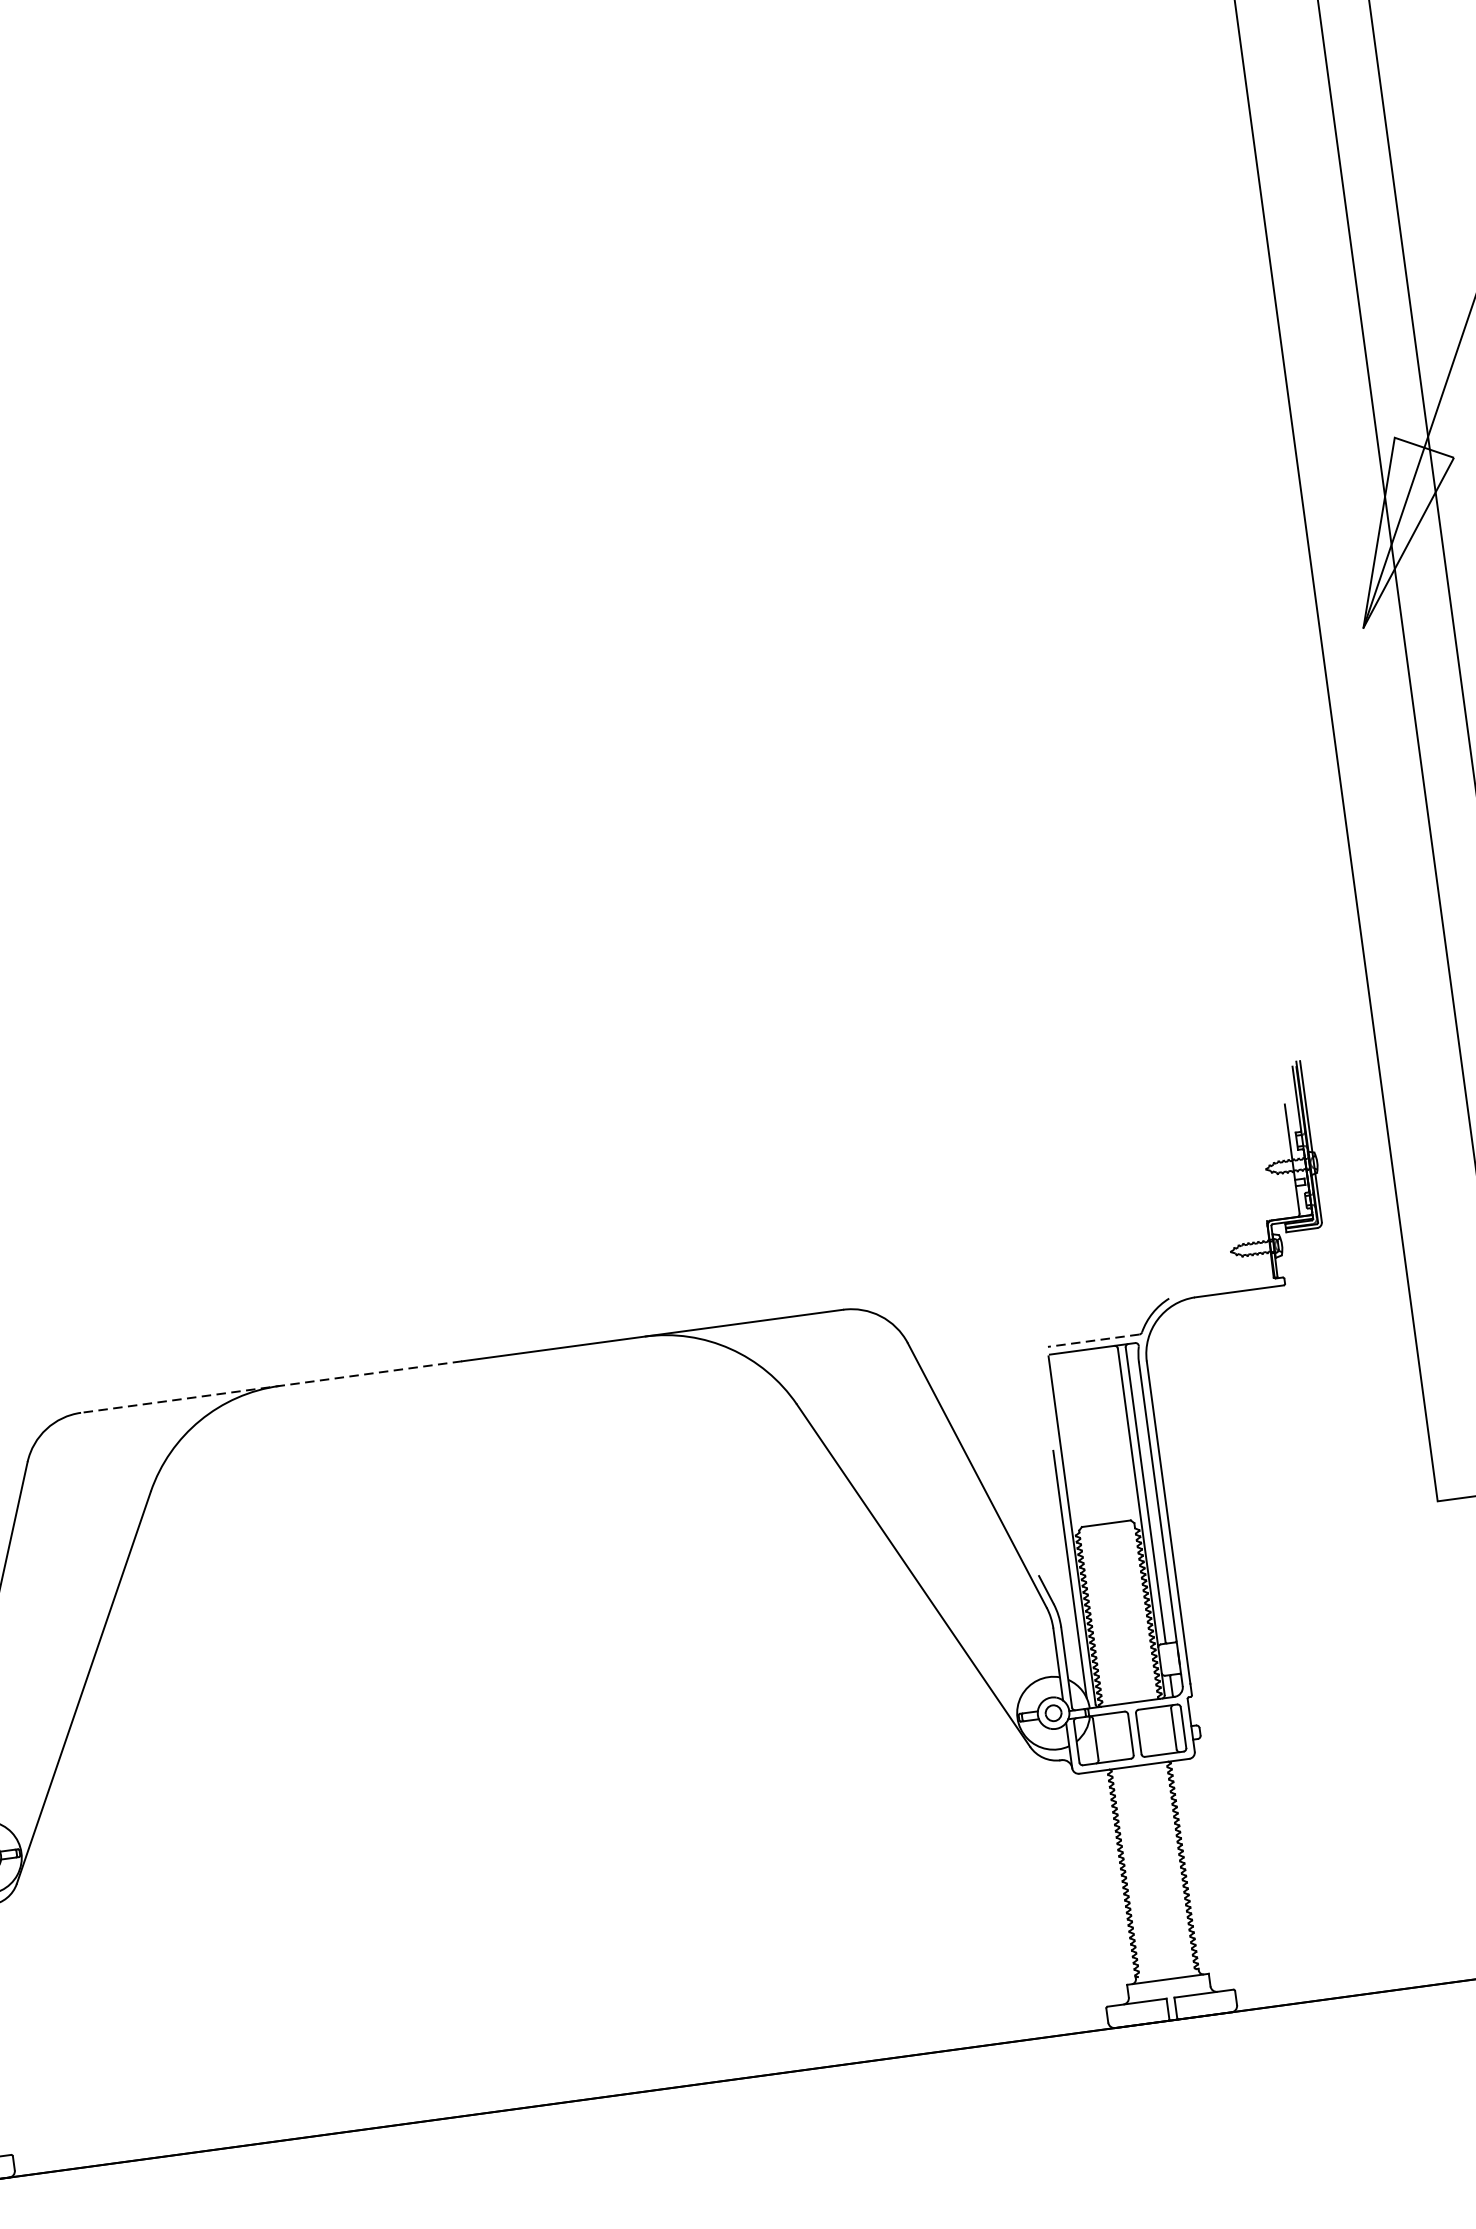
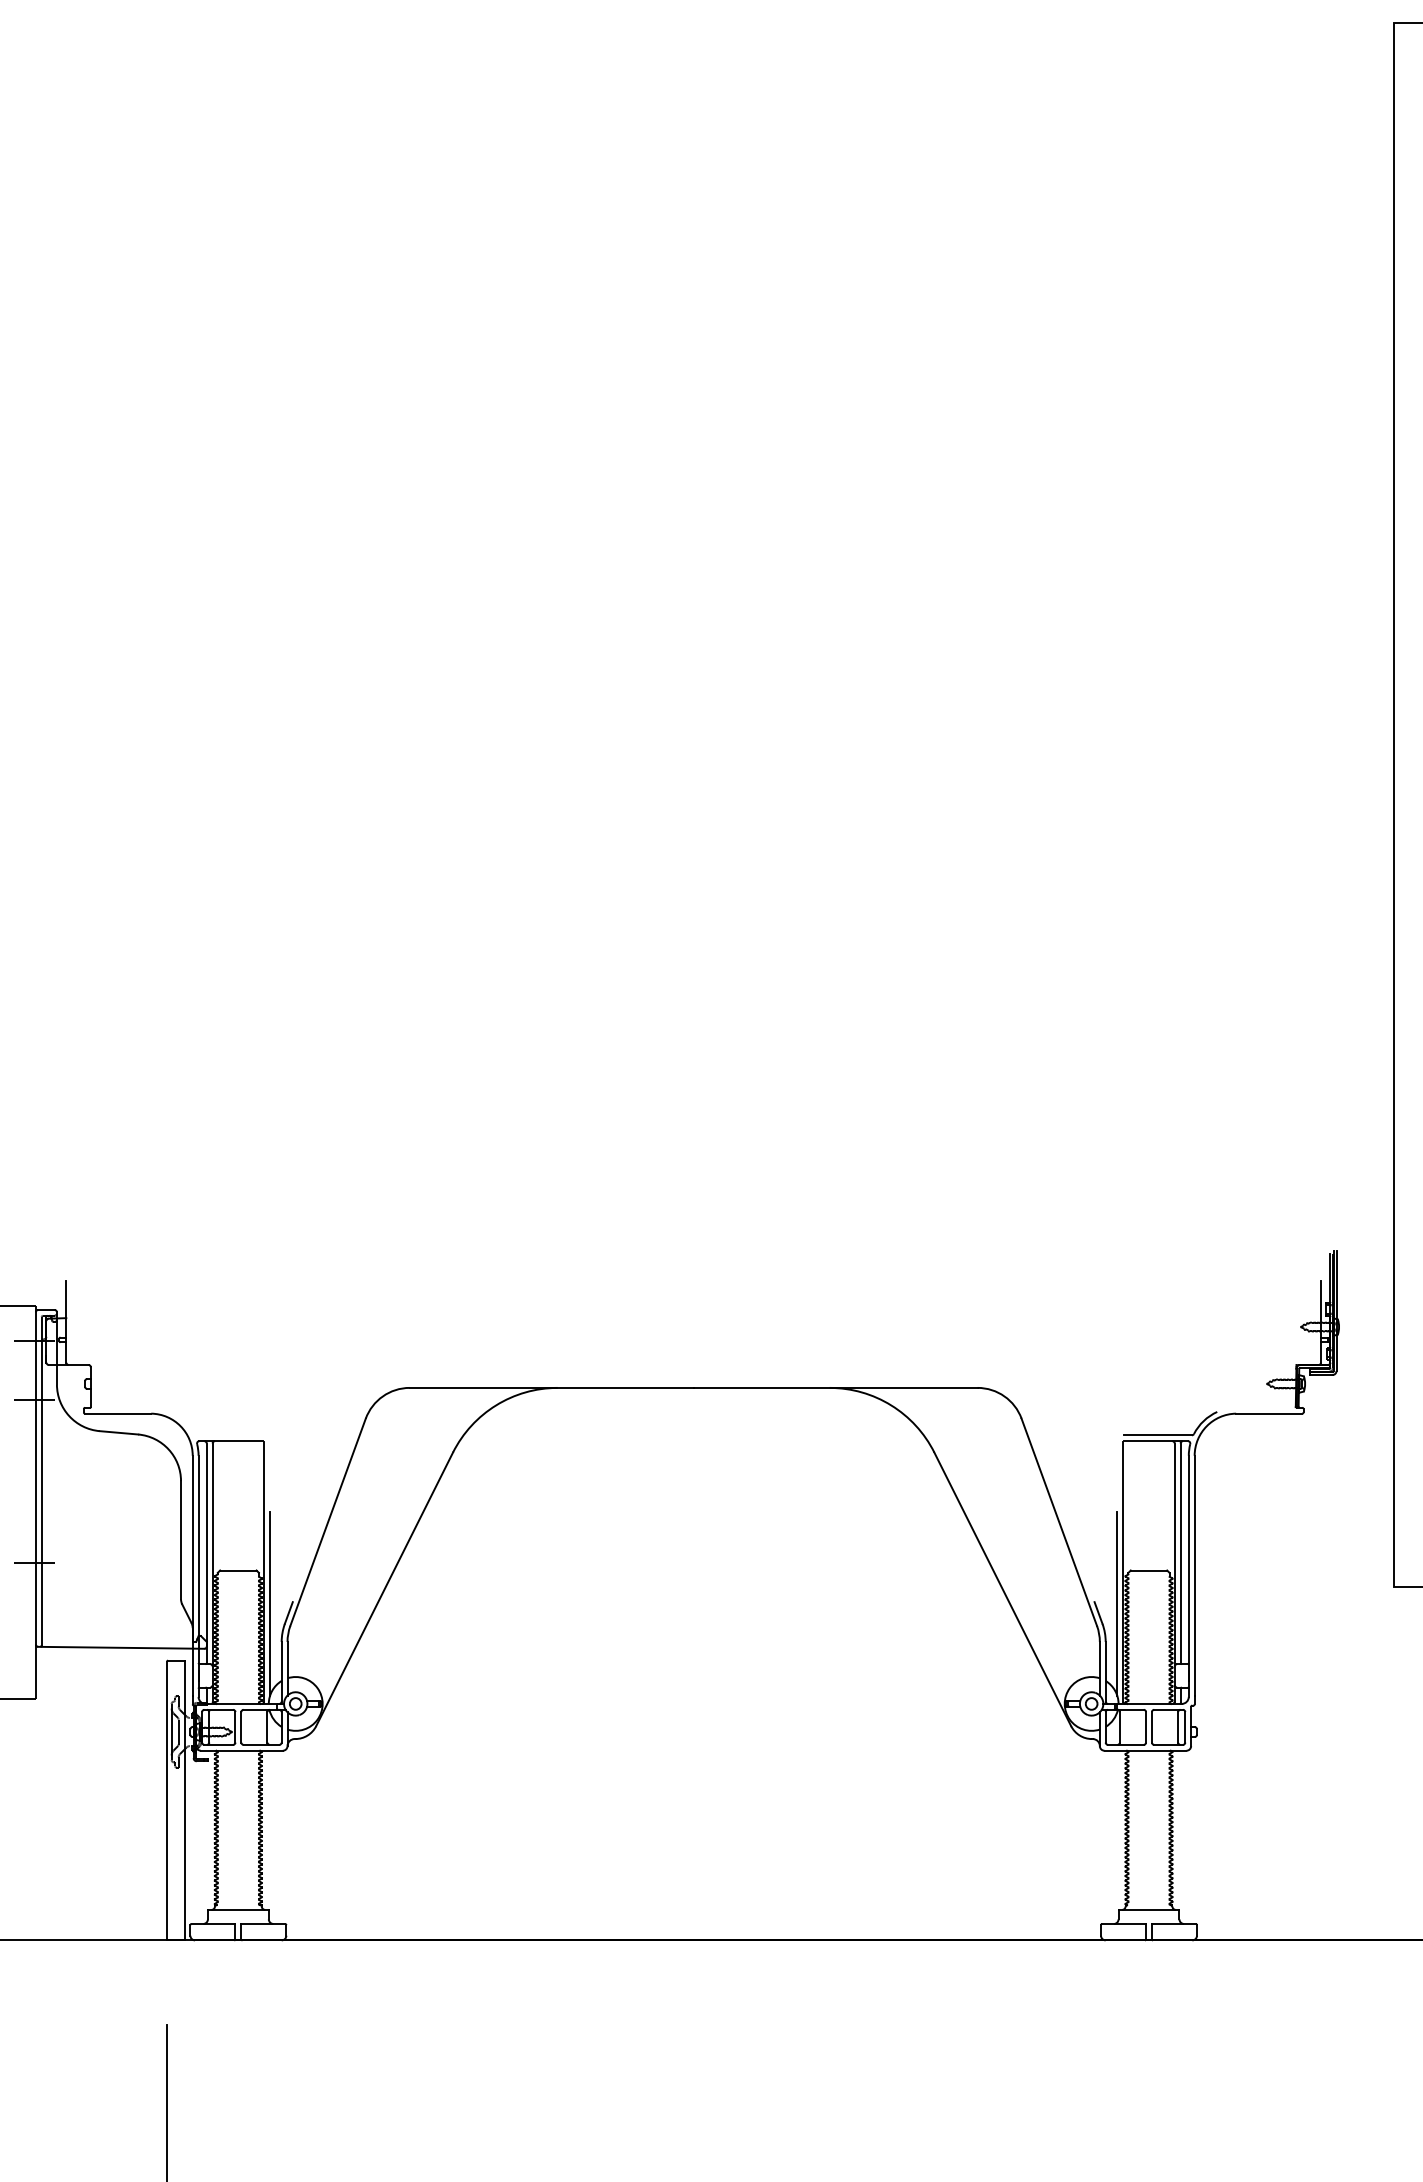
line: (1093, 1340) -> (1157, 1435), dashed -> solid
line: (271, 1386) -> (551, 1387), dashed -> solid

